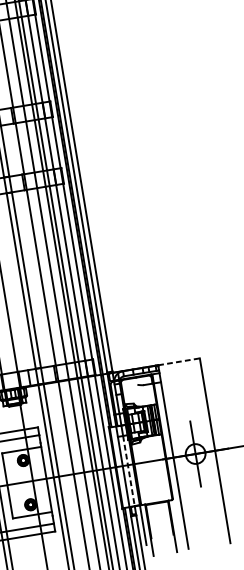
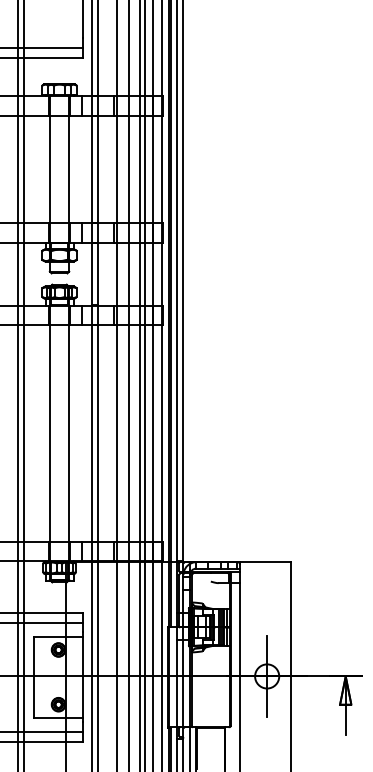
line: (179, 362) -> (265, 562), dashed -> solid
line: (129, 471) -> (183, 684), dashed -> solid

